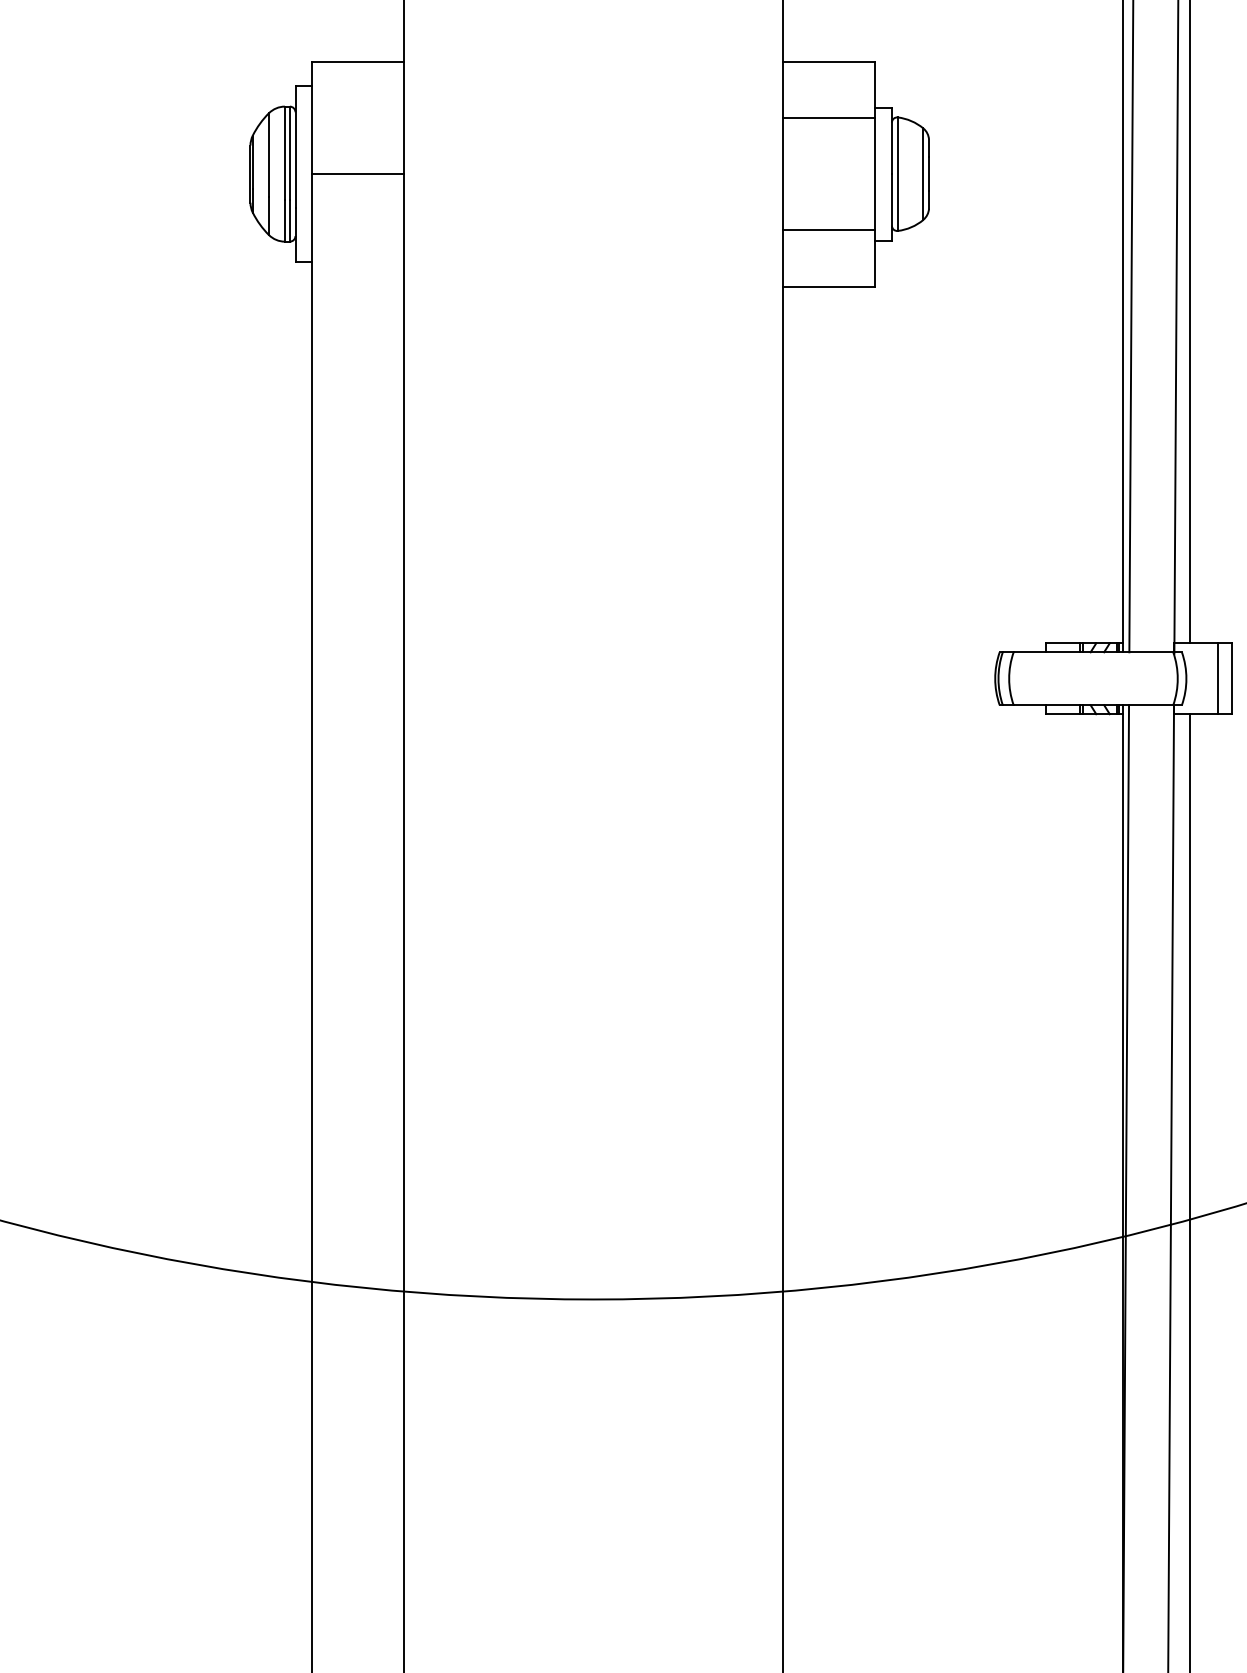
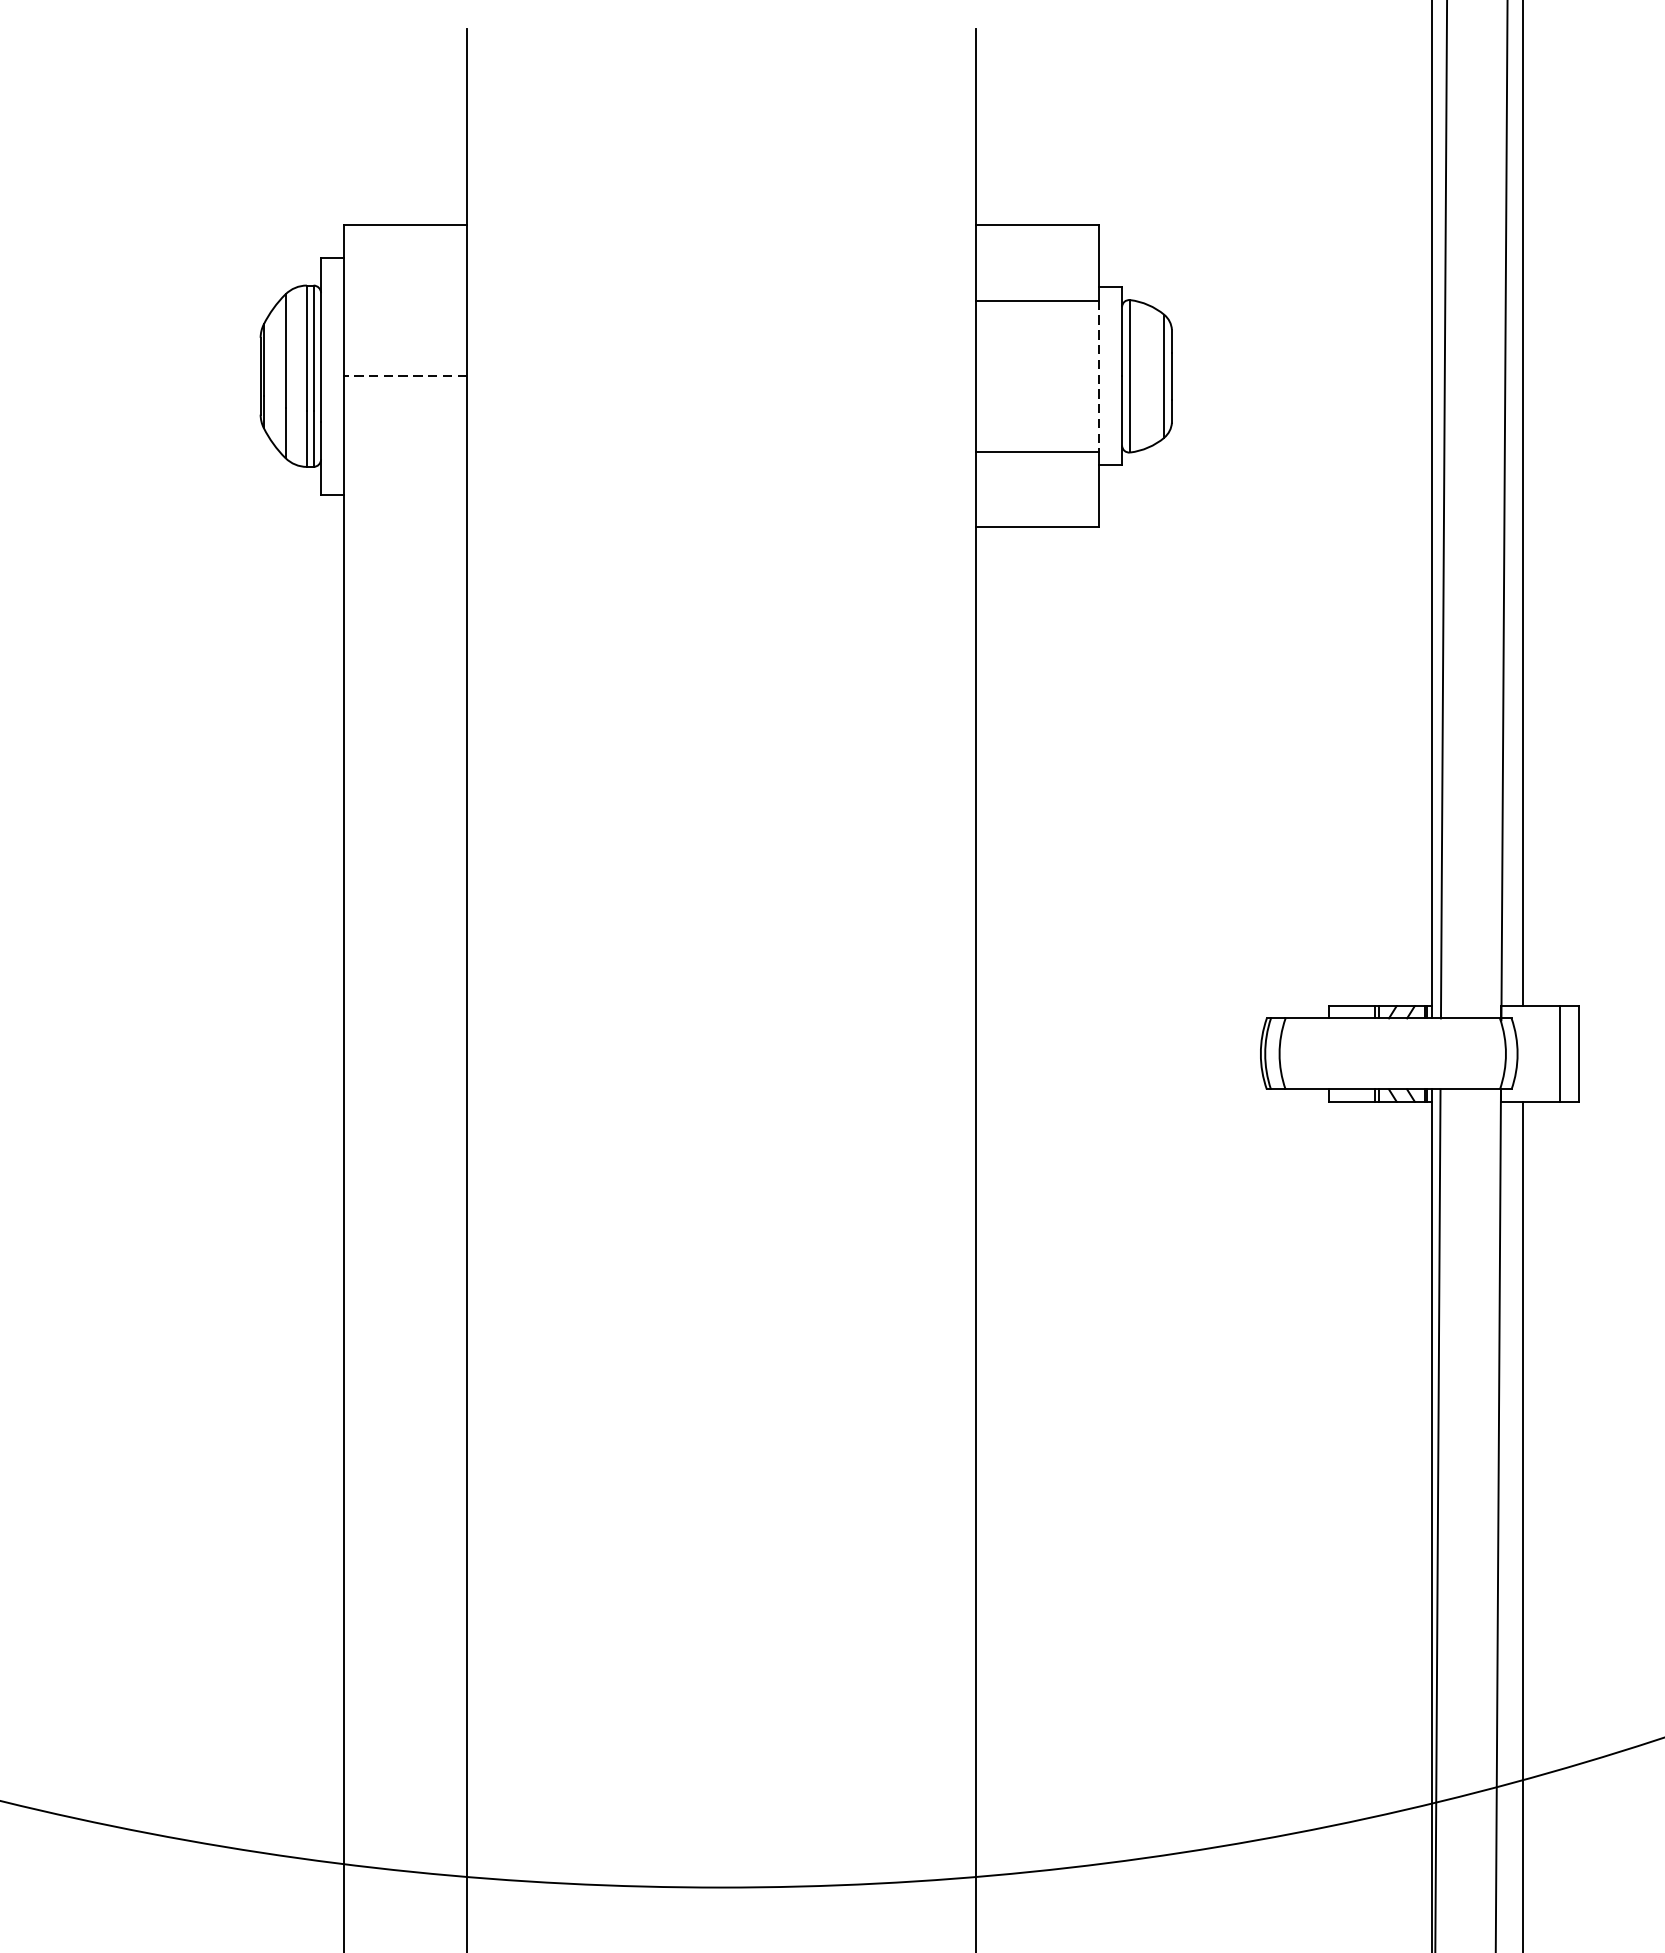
line: (358, 174) -> (405, 376), solid -> dashed
line: (875, 174) -> (1100, 376), solid -> dashed

